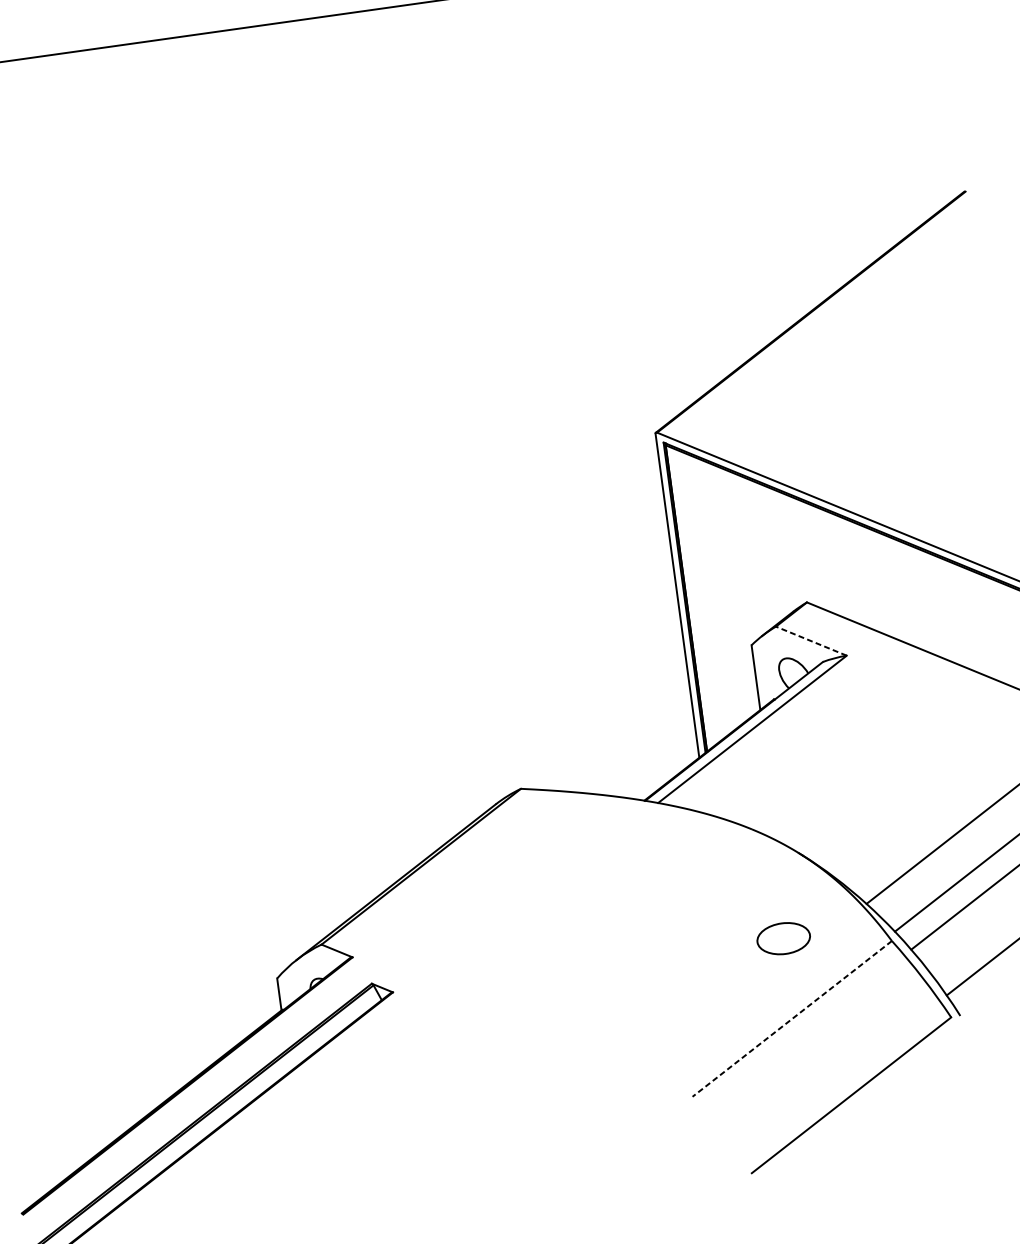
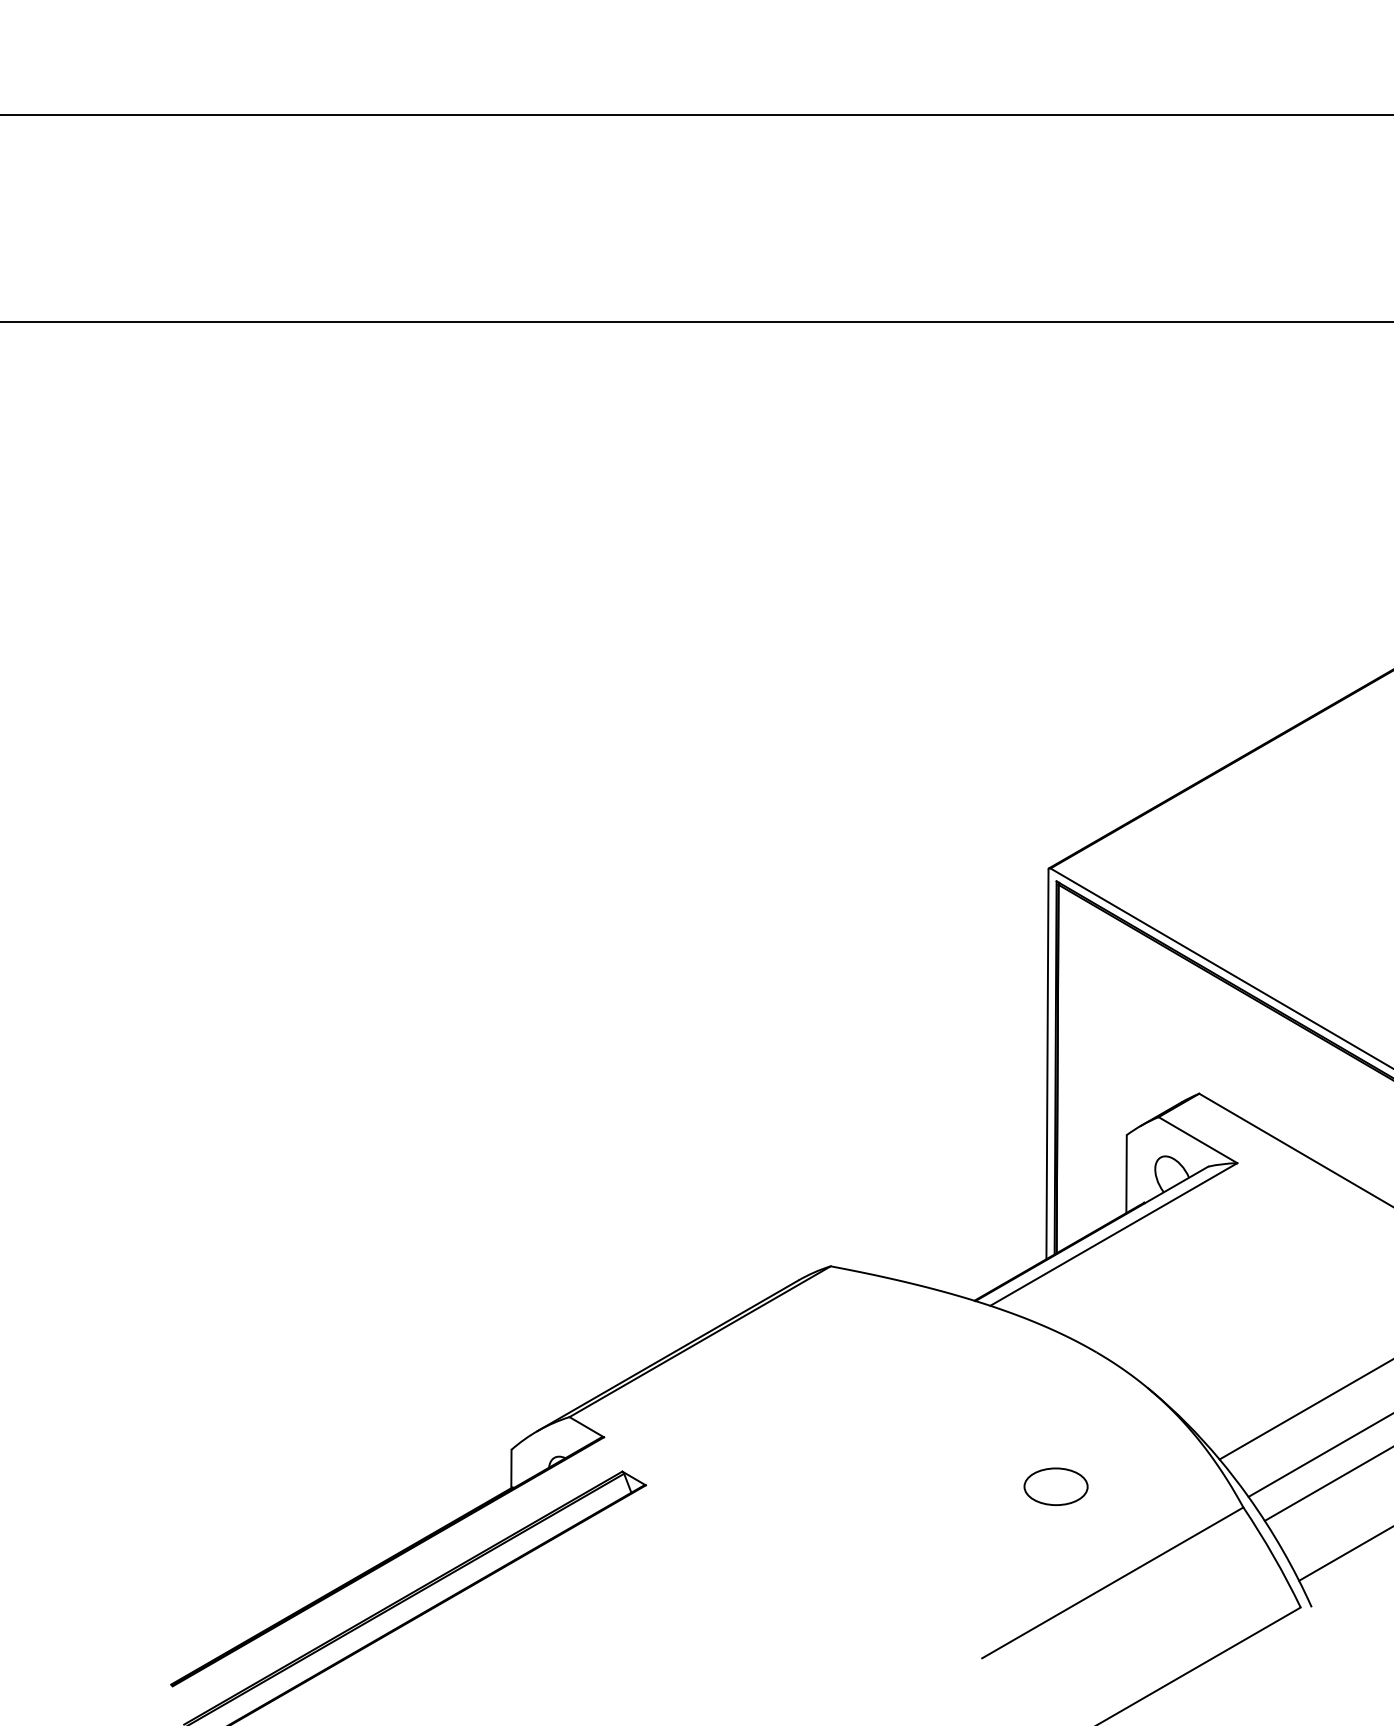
line: (811, 641) -> (1198, 1140), dashed -> solid
part: (783, 938) -> (1055, 1486), moved
line: (791, 1018) -> (1112, 1582), dashed -> solid

